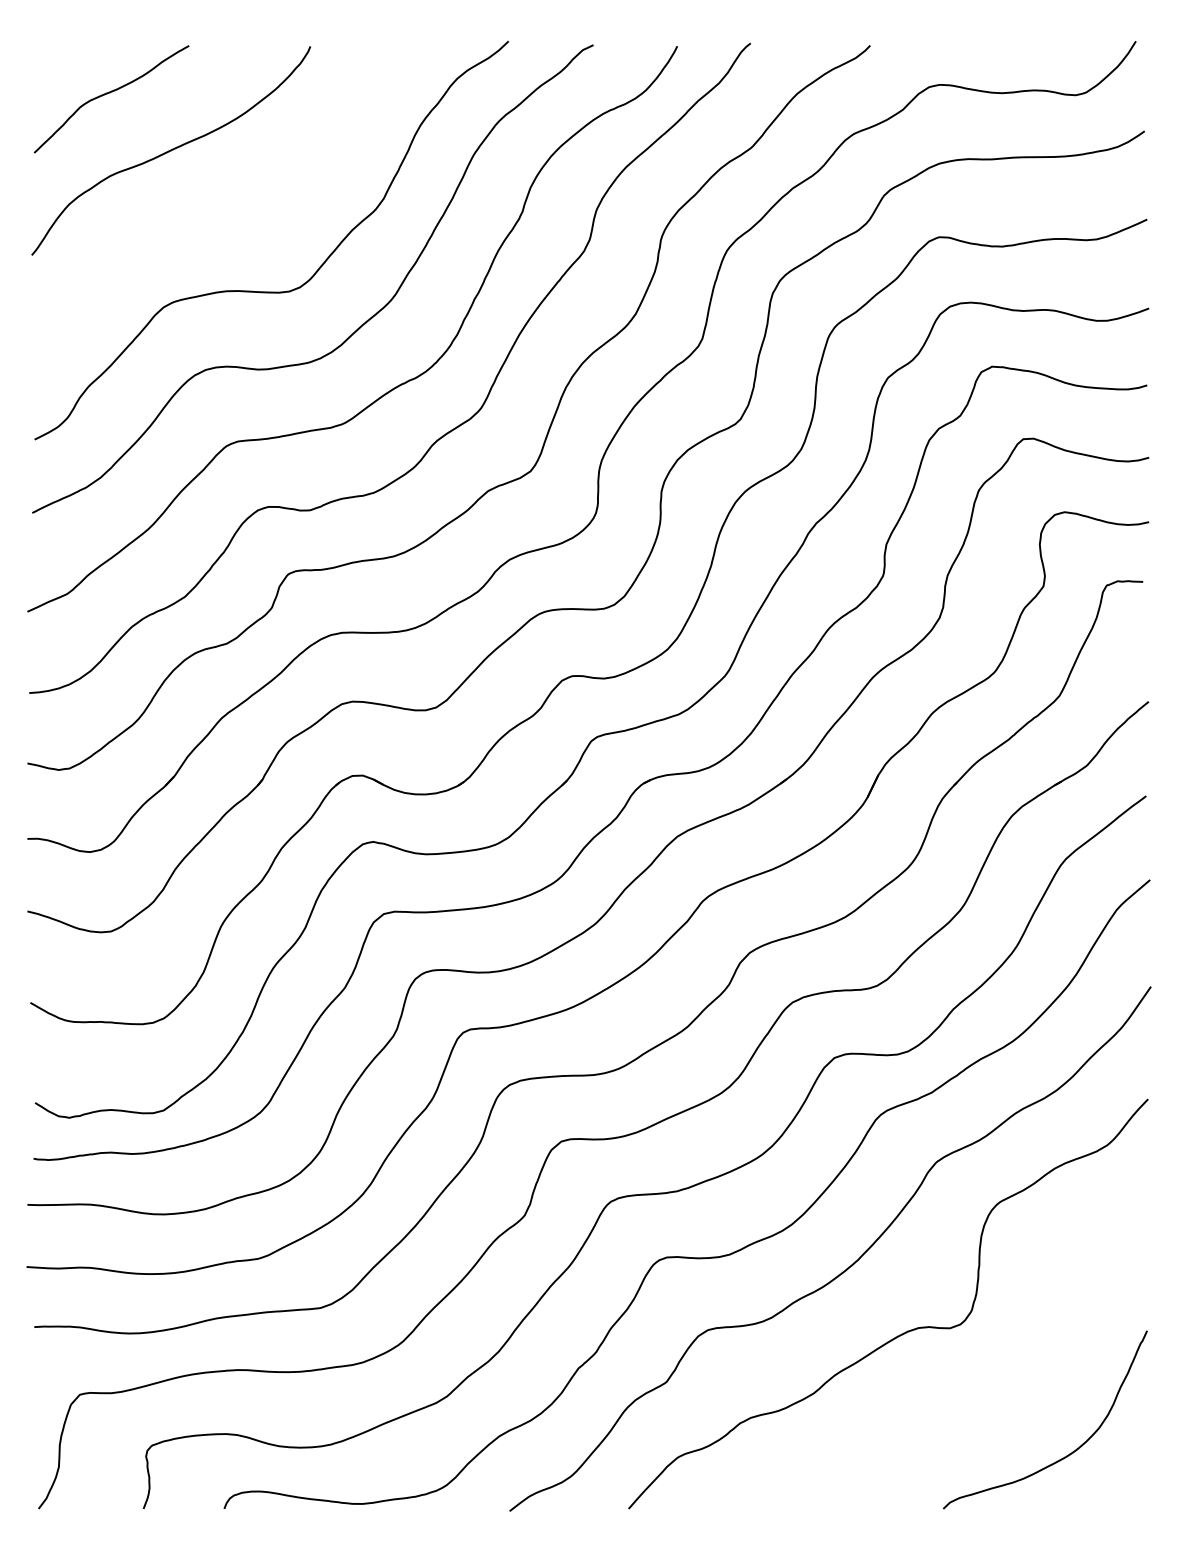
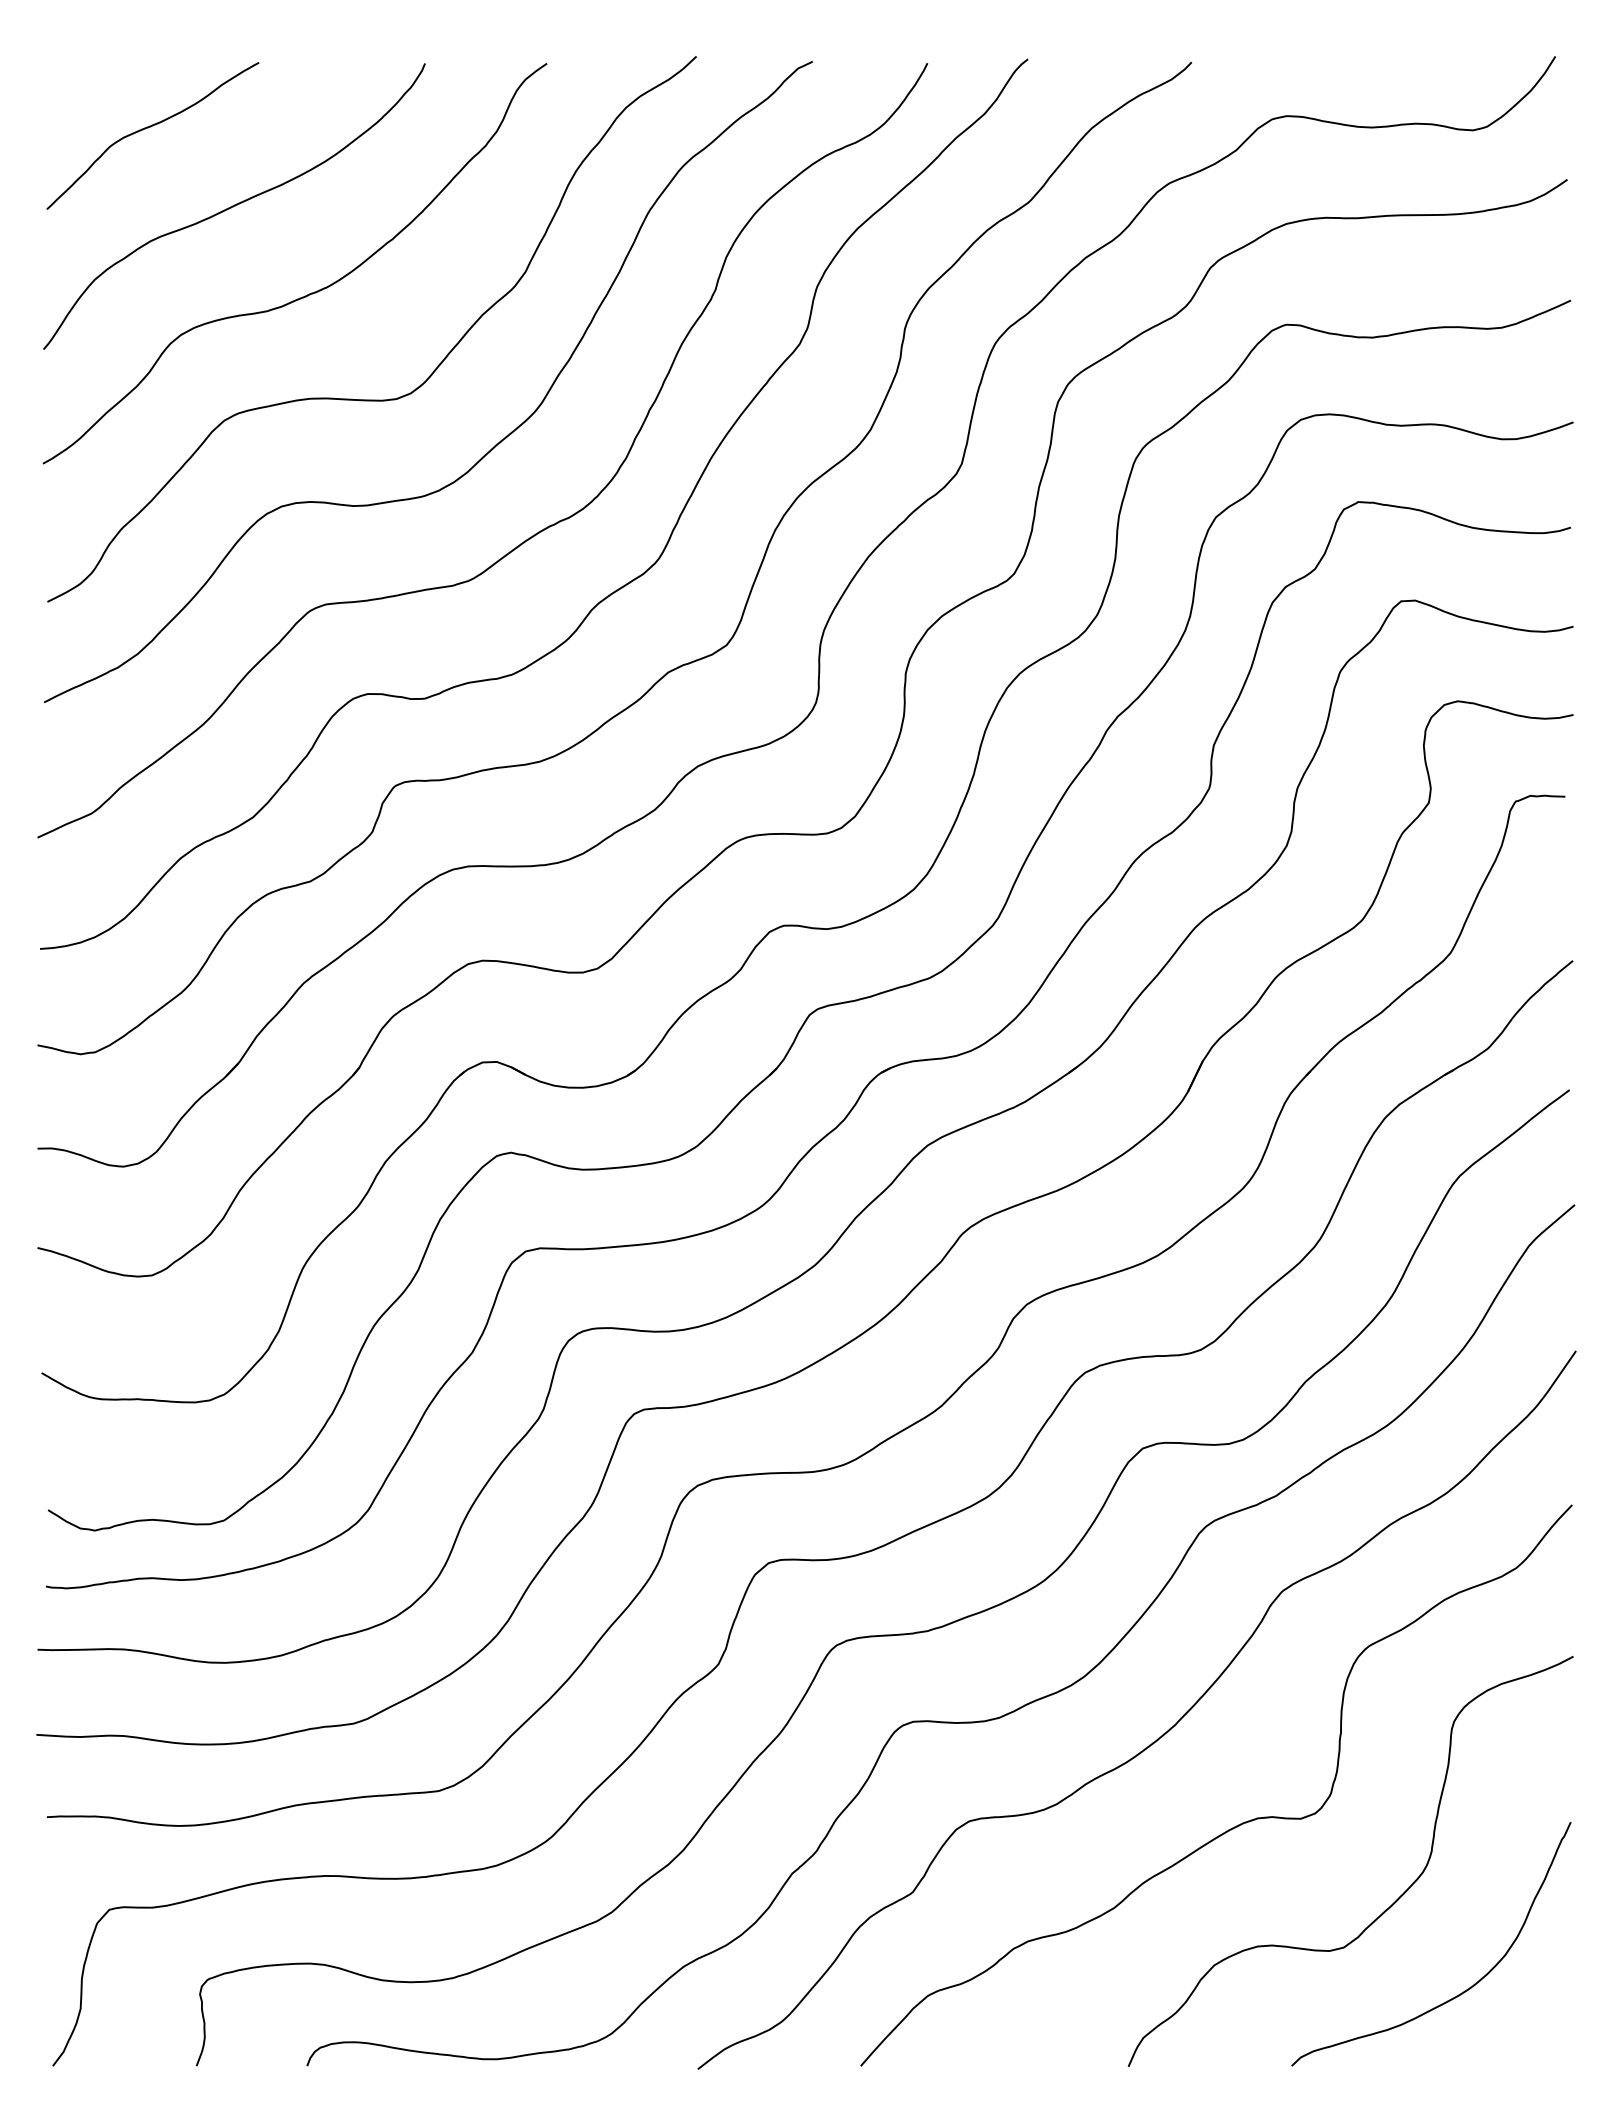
curve: (224, 214) -> (307, 293), added
curve: (1012, 1393) -> (1386, 1908), added

